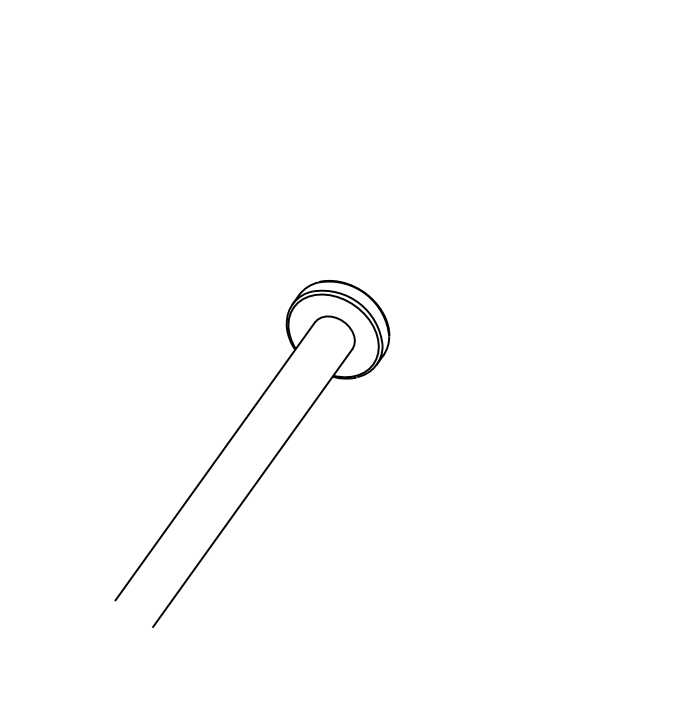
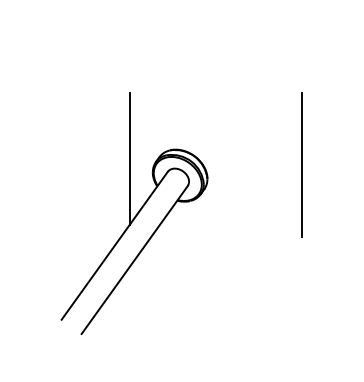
line: (242, 297) -> (129, 158), added
line: (565, 308) -> (301, 164), added

